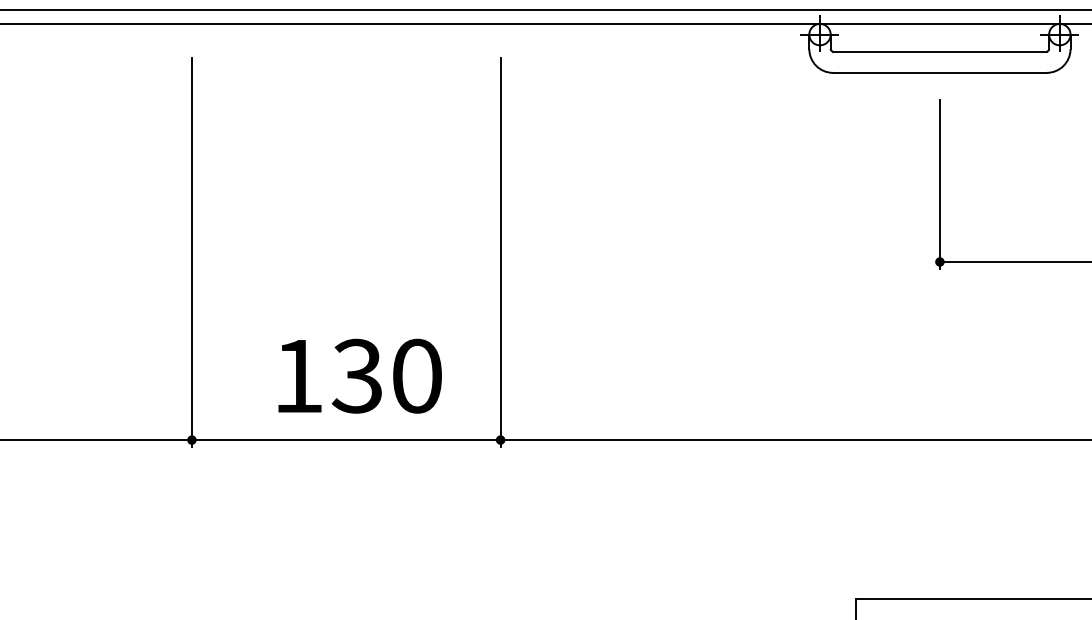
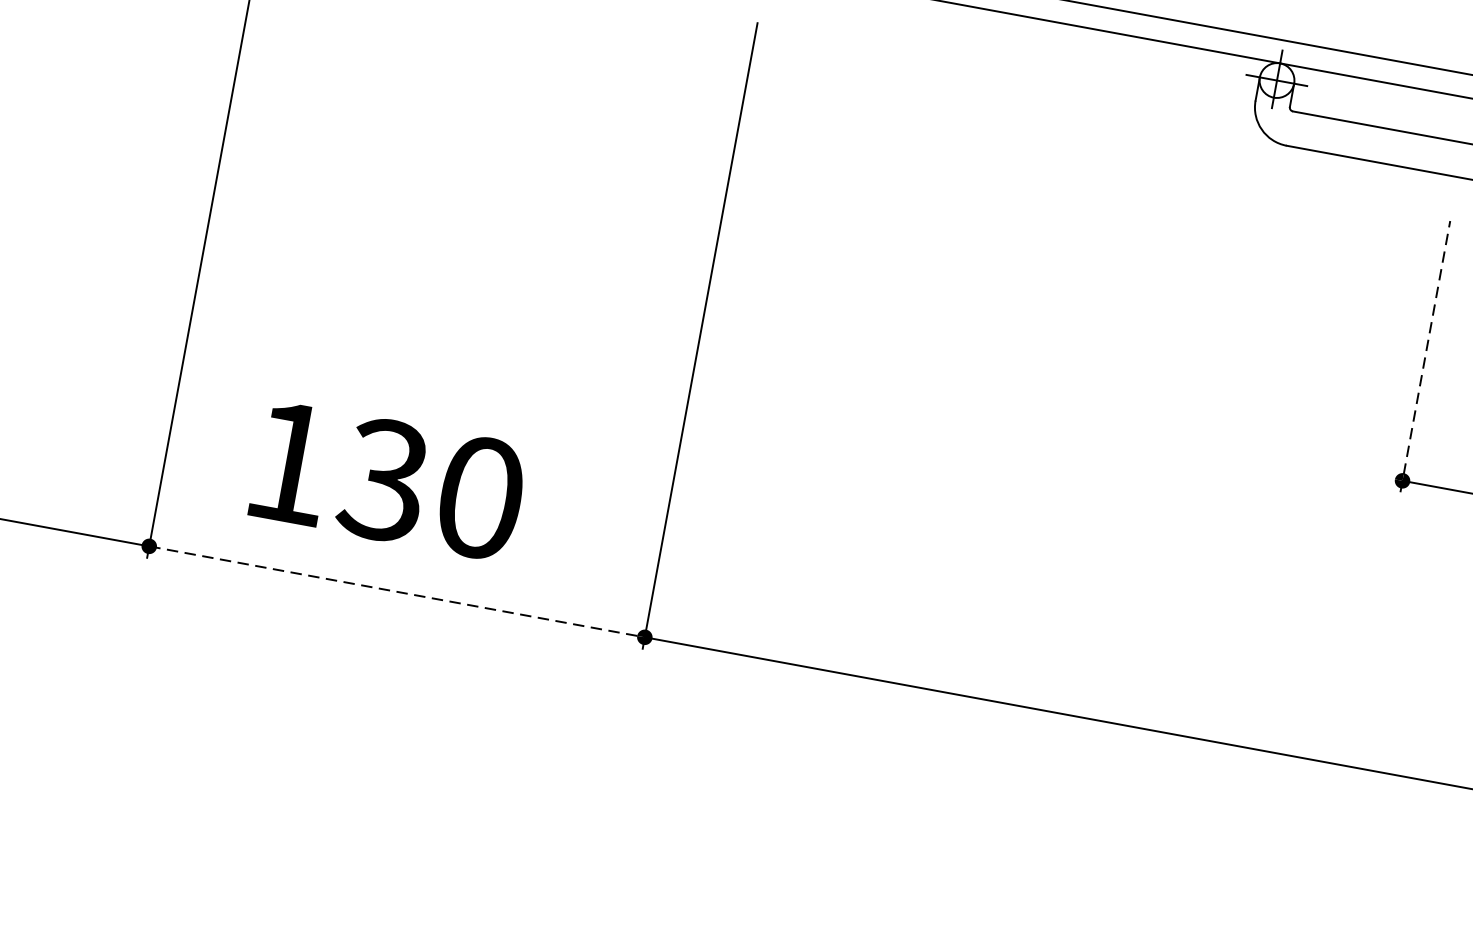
line: (939, 184) -> (1424, 356), solid -> dashed
text: (359, 375) -> (388, 479), moved
line: (346, 440) -> (397, 592), solid -> dashed

